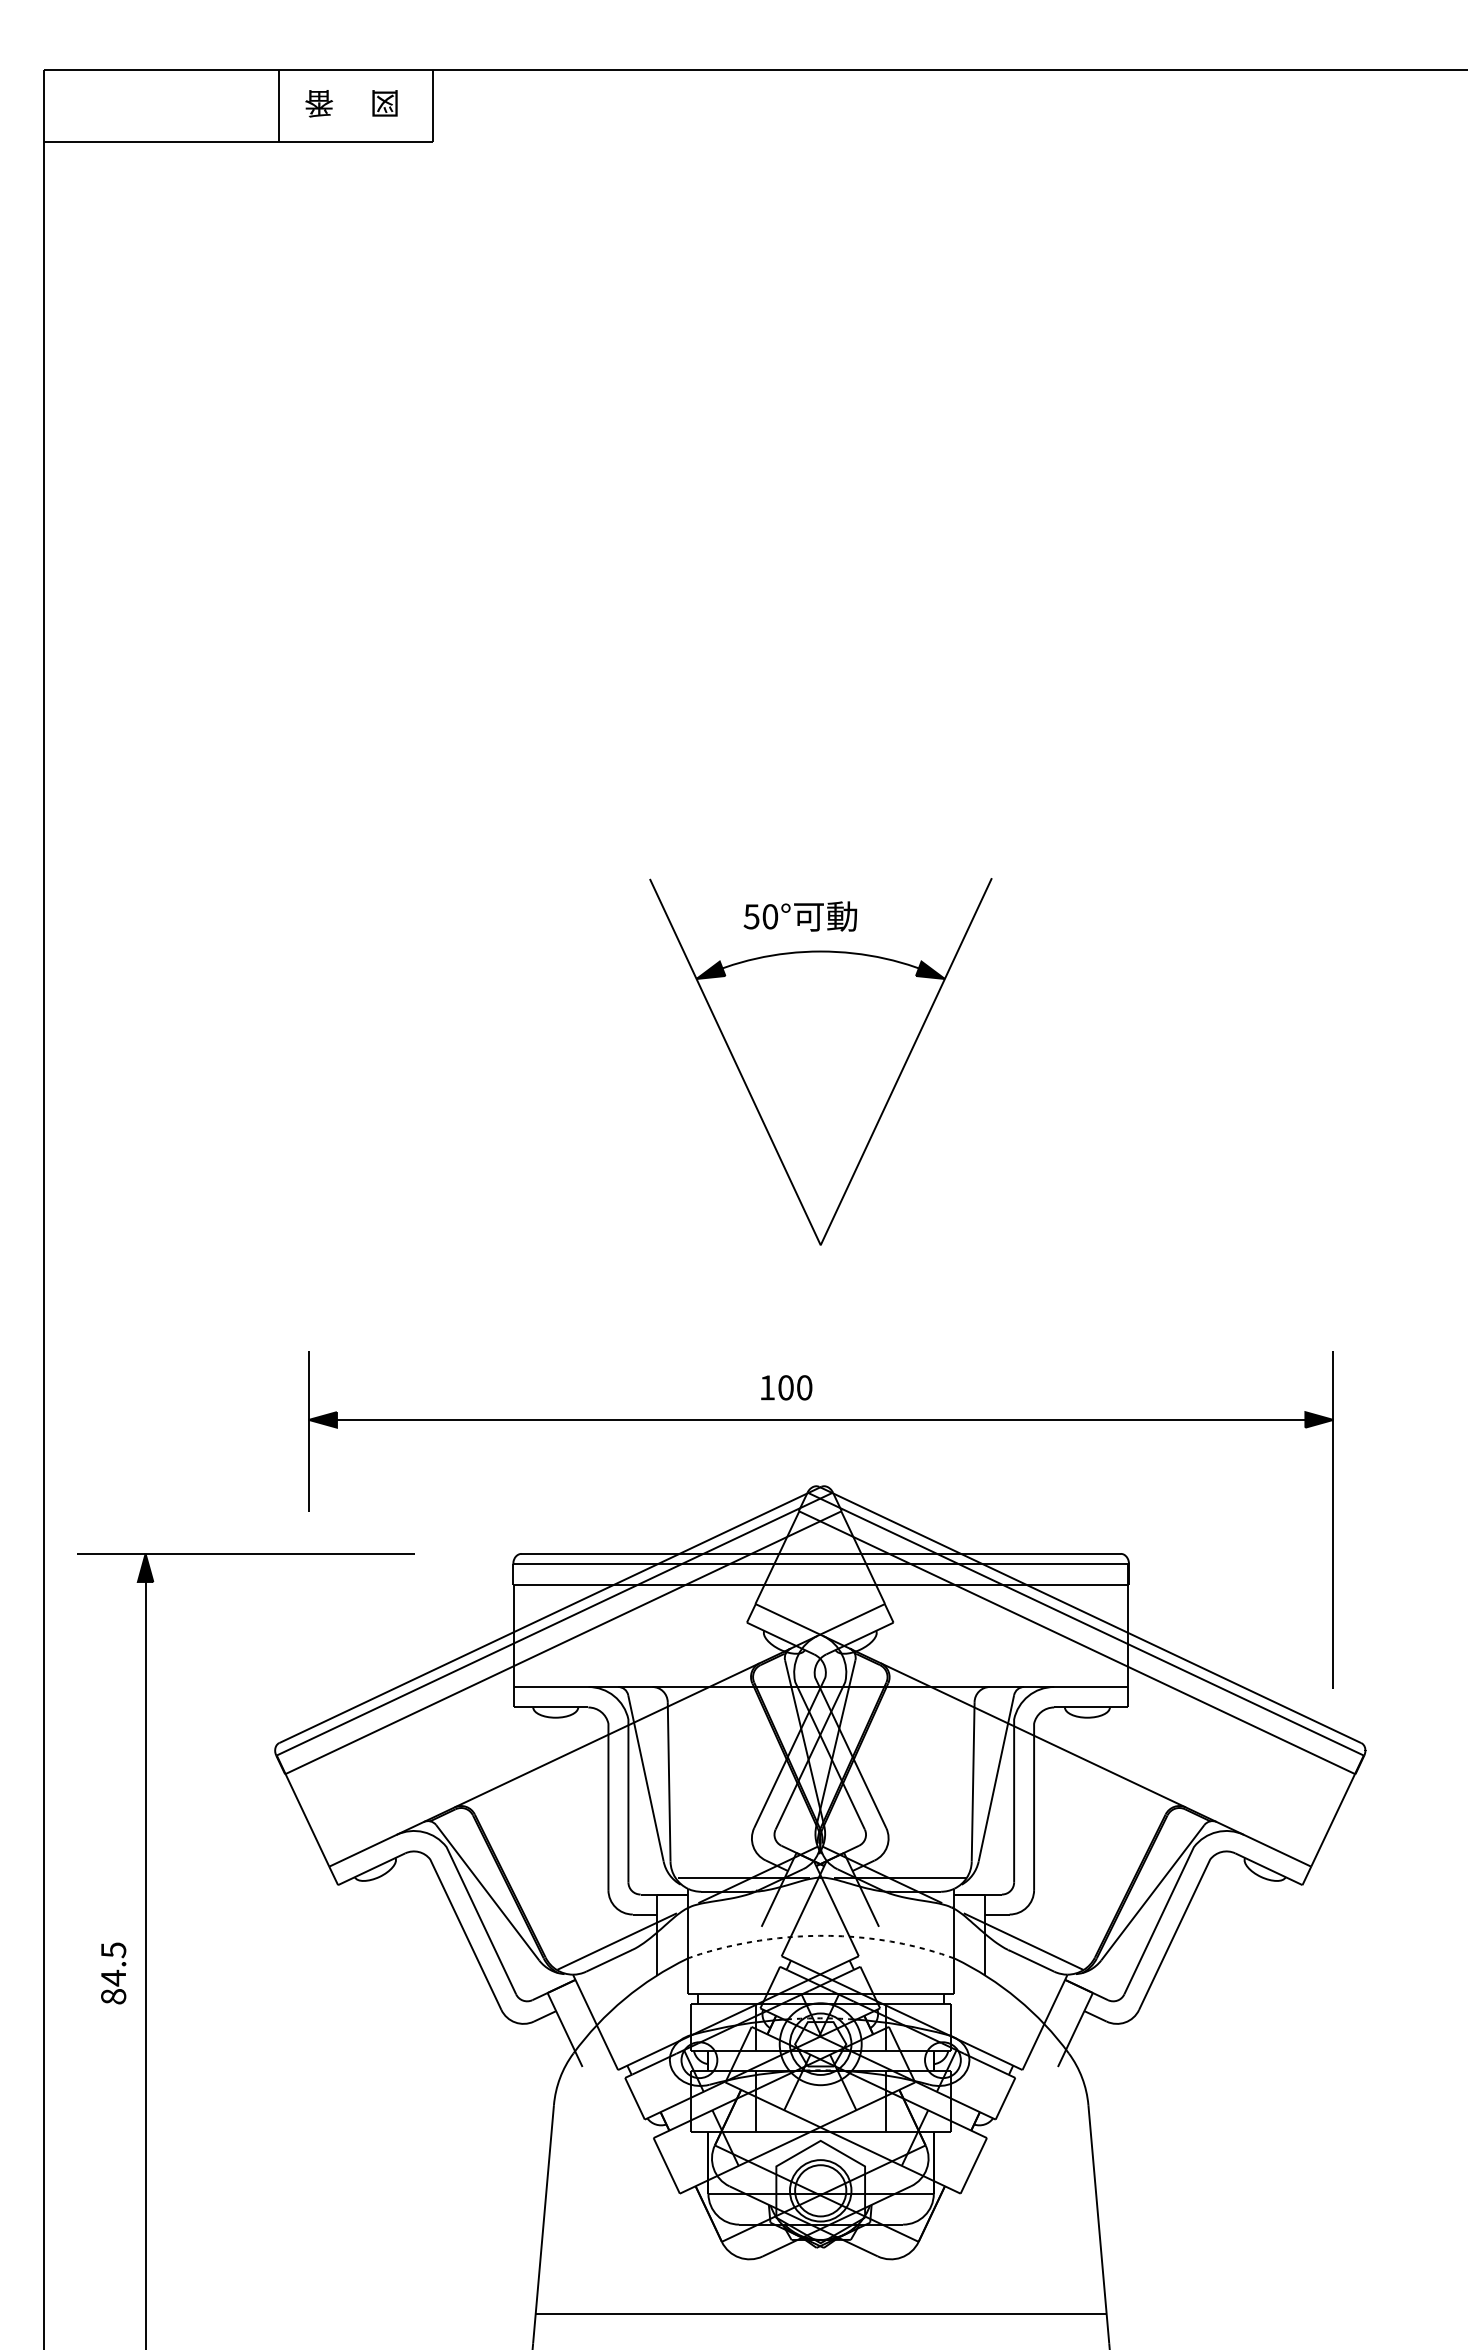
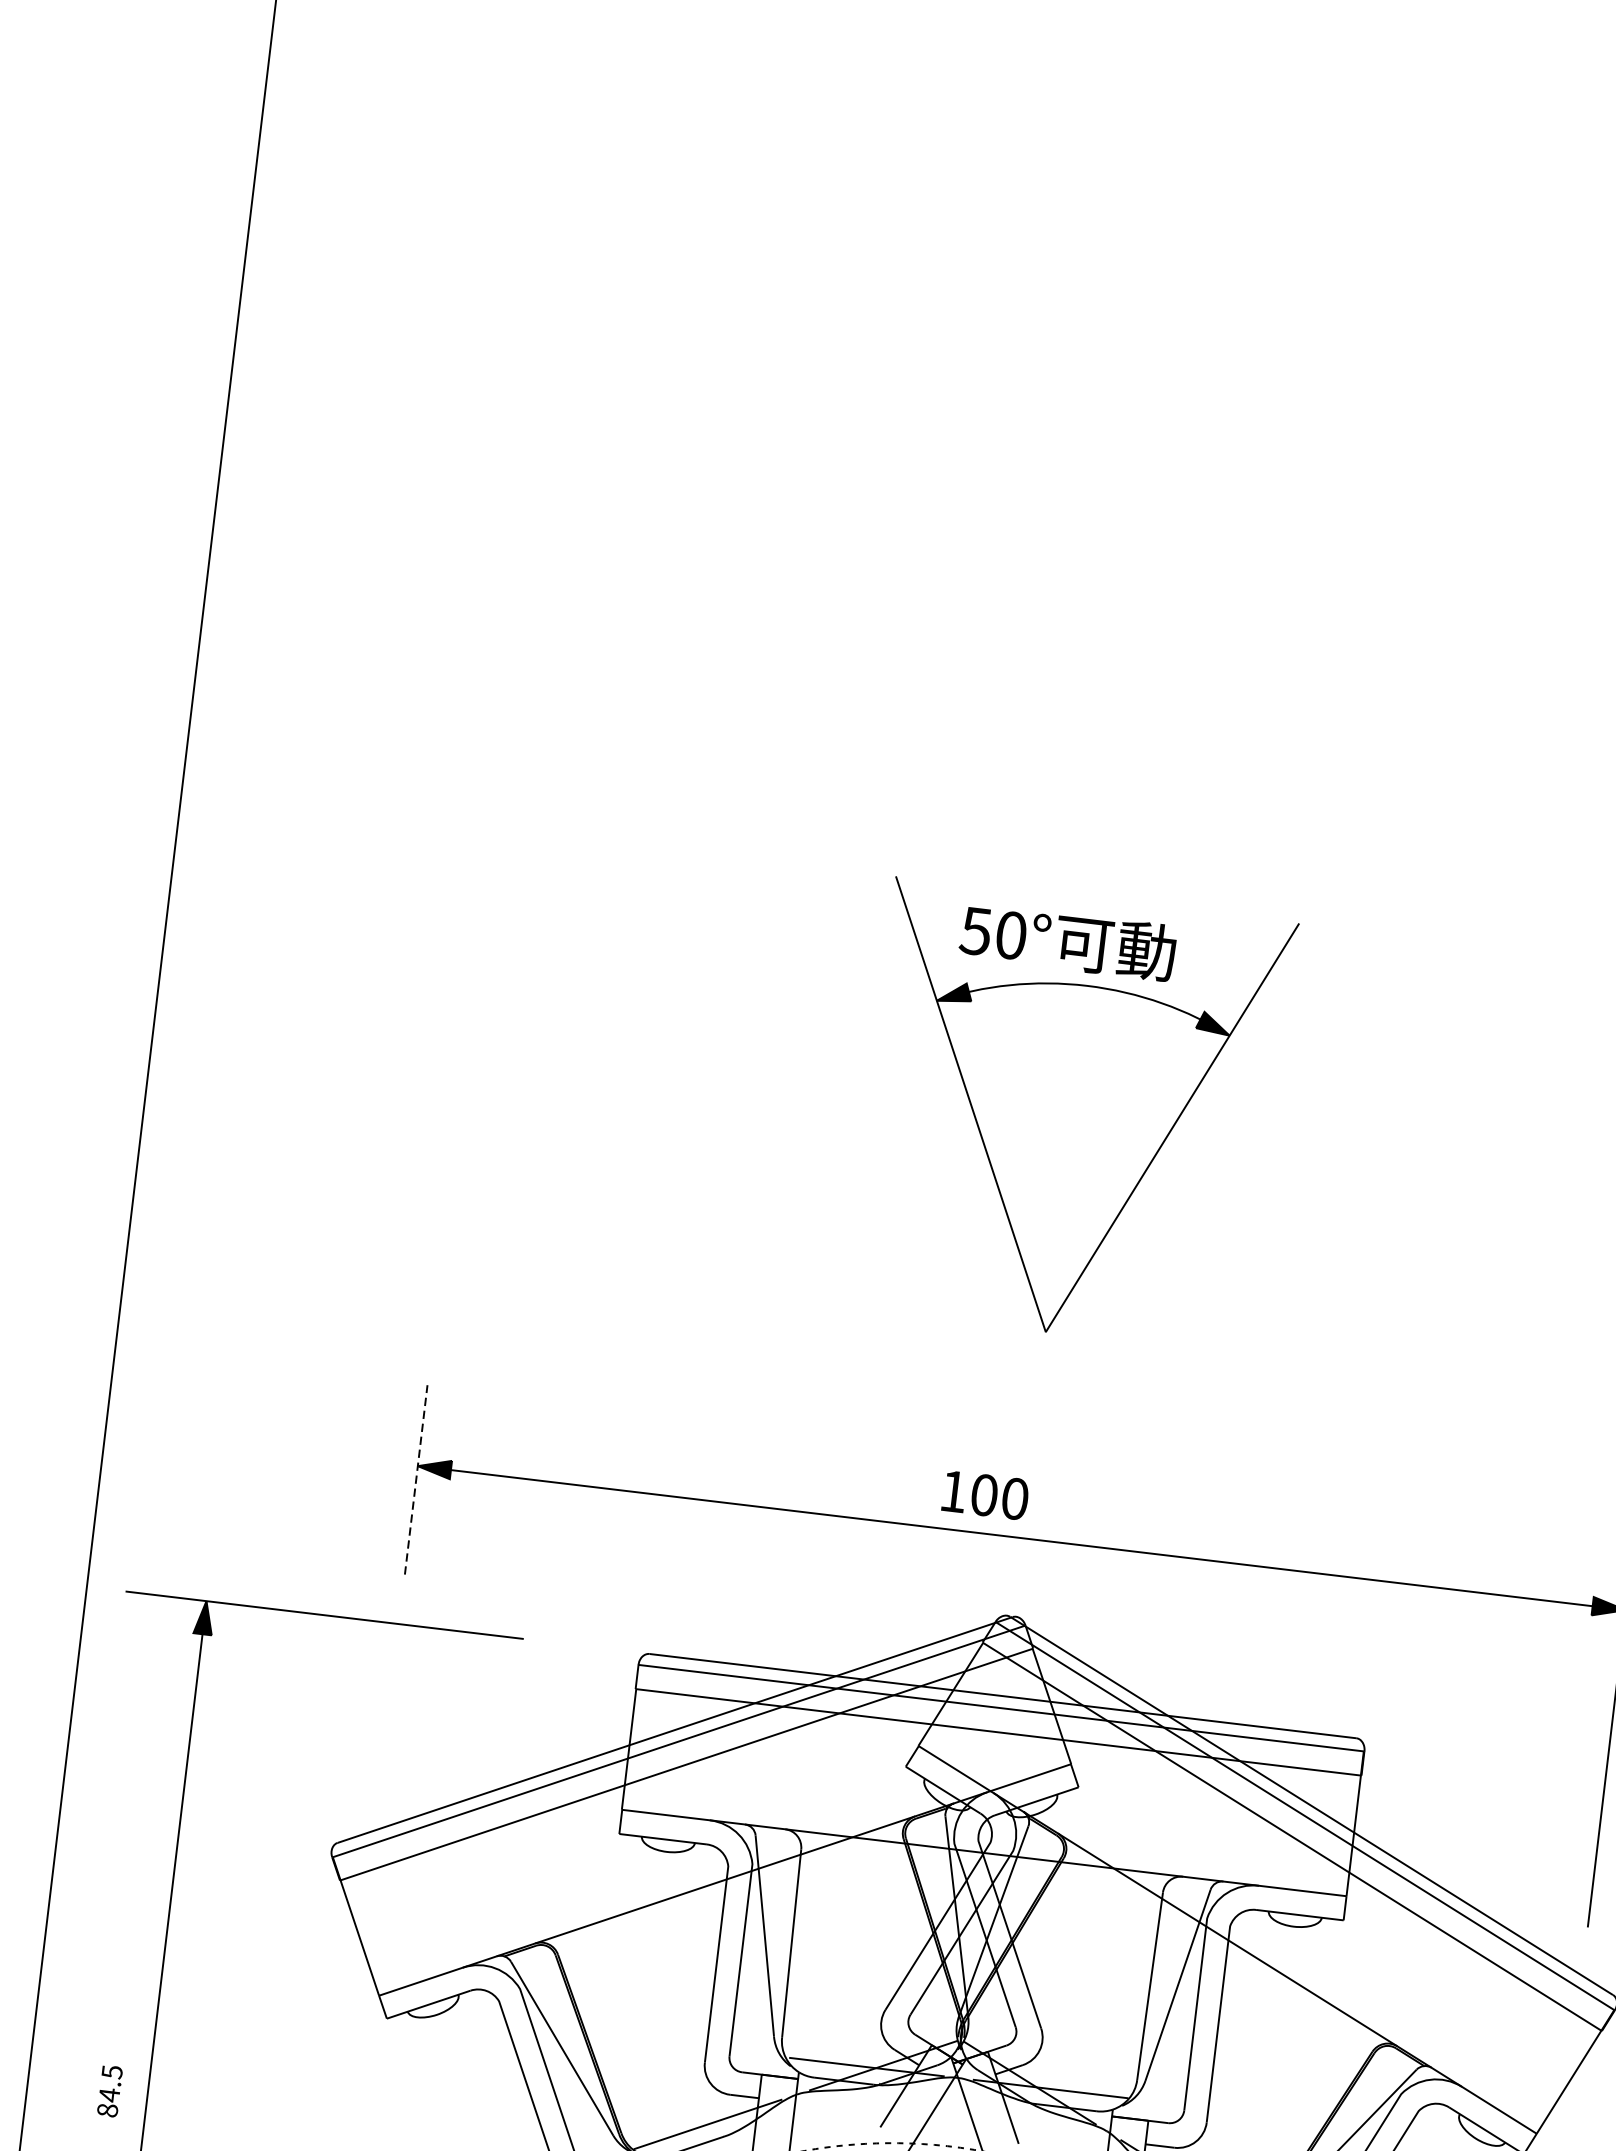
part: (800, 916) -> (1068, 941), size x1.6
part: (786, 1387) -> (985, 1495), size x1.4
line: (308, 1431) -> (415, 1479), solid -> dashed
part: (113, 1973) -> (109, 2091), size x0.7

